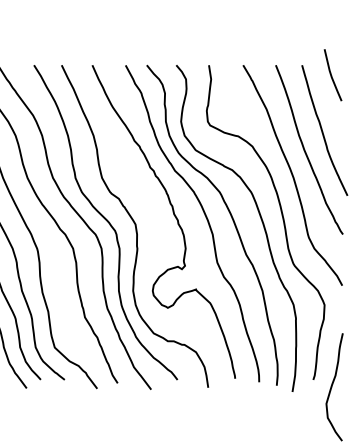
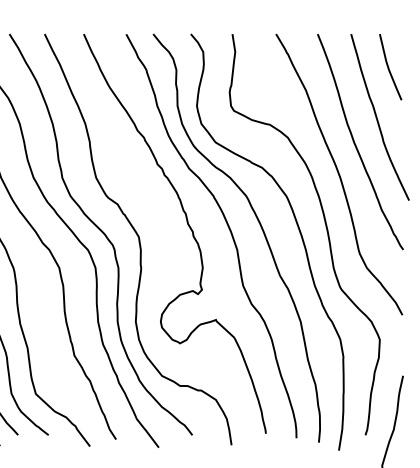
line: (332, 75) -> (389, 67), moved

